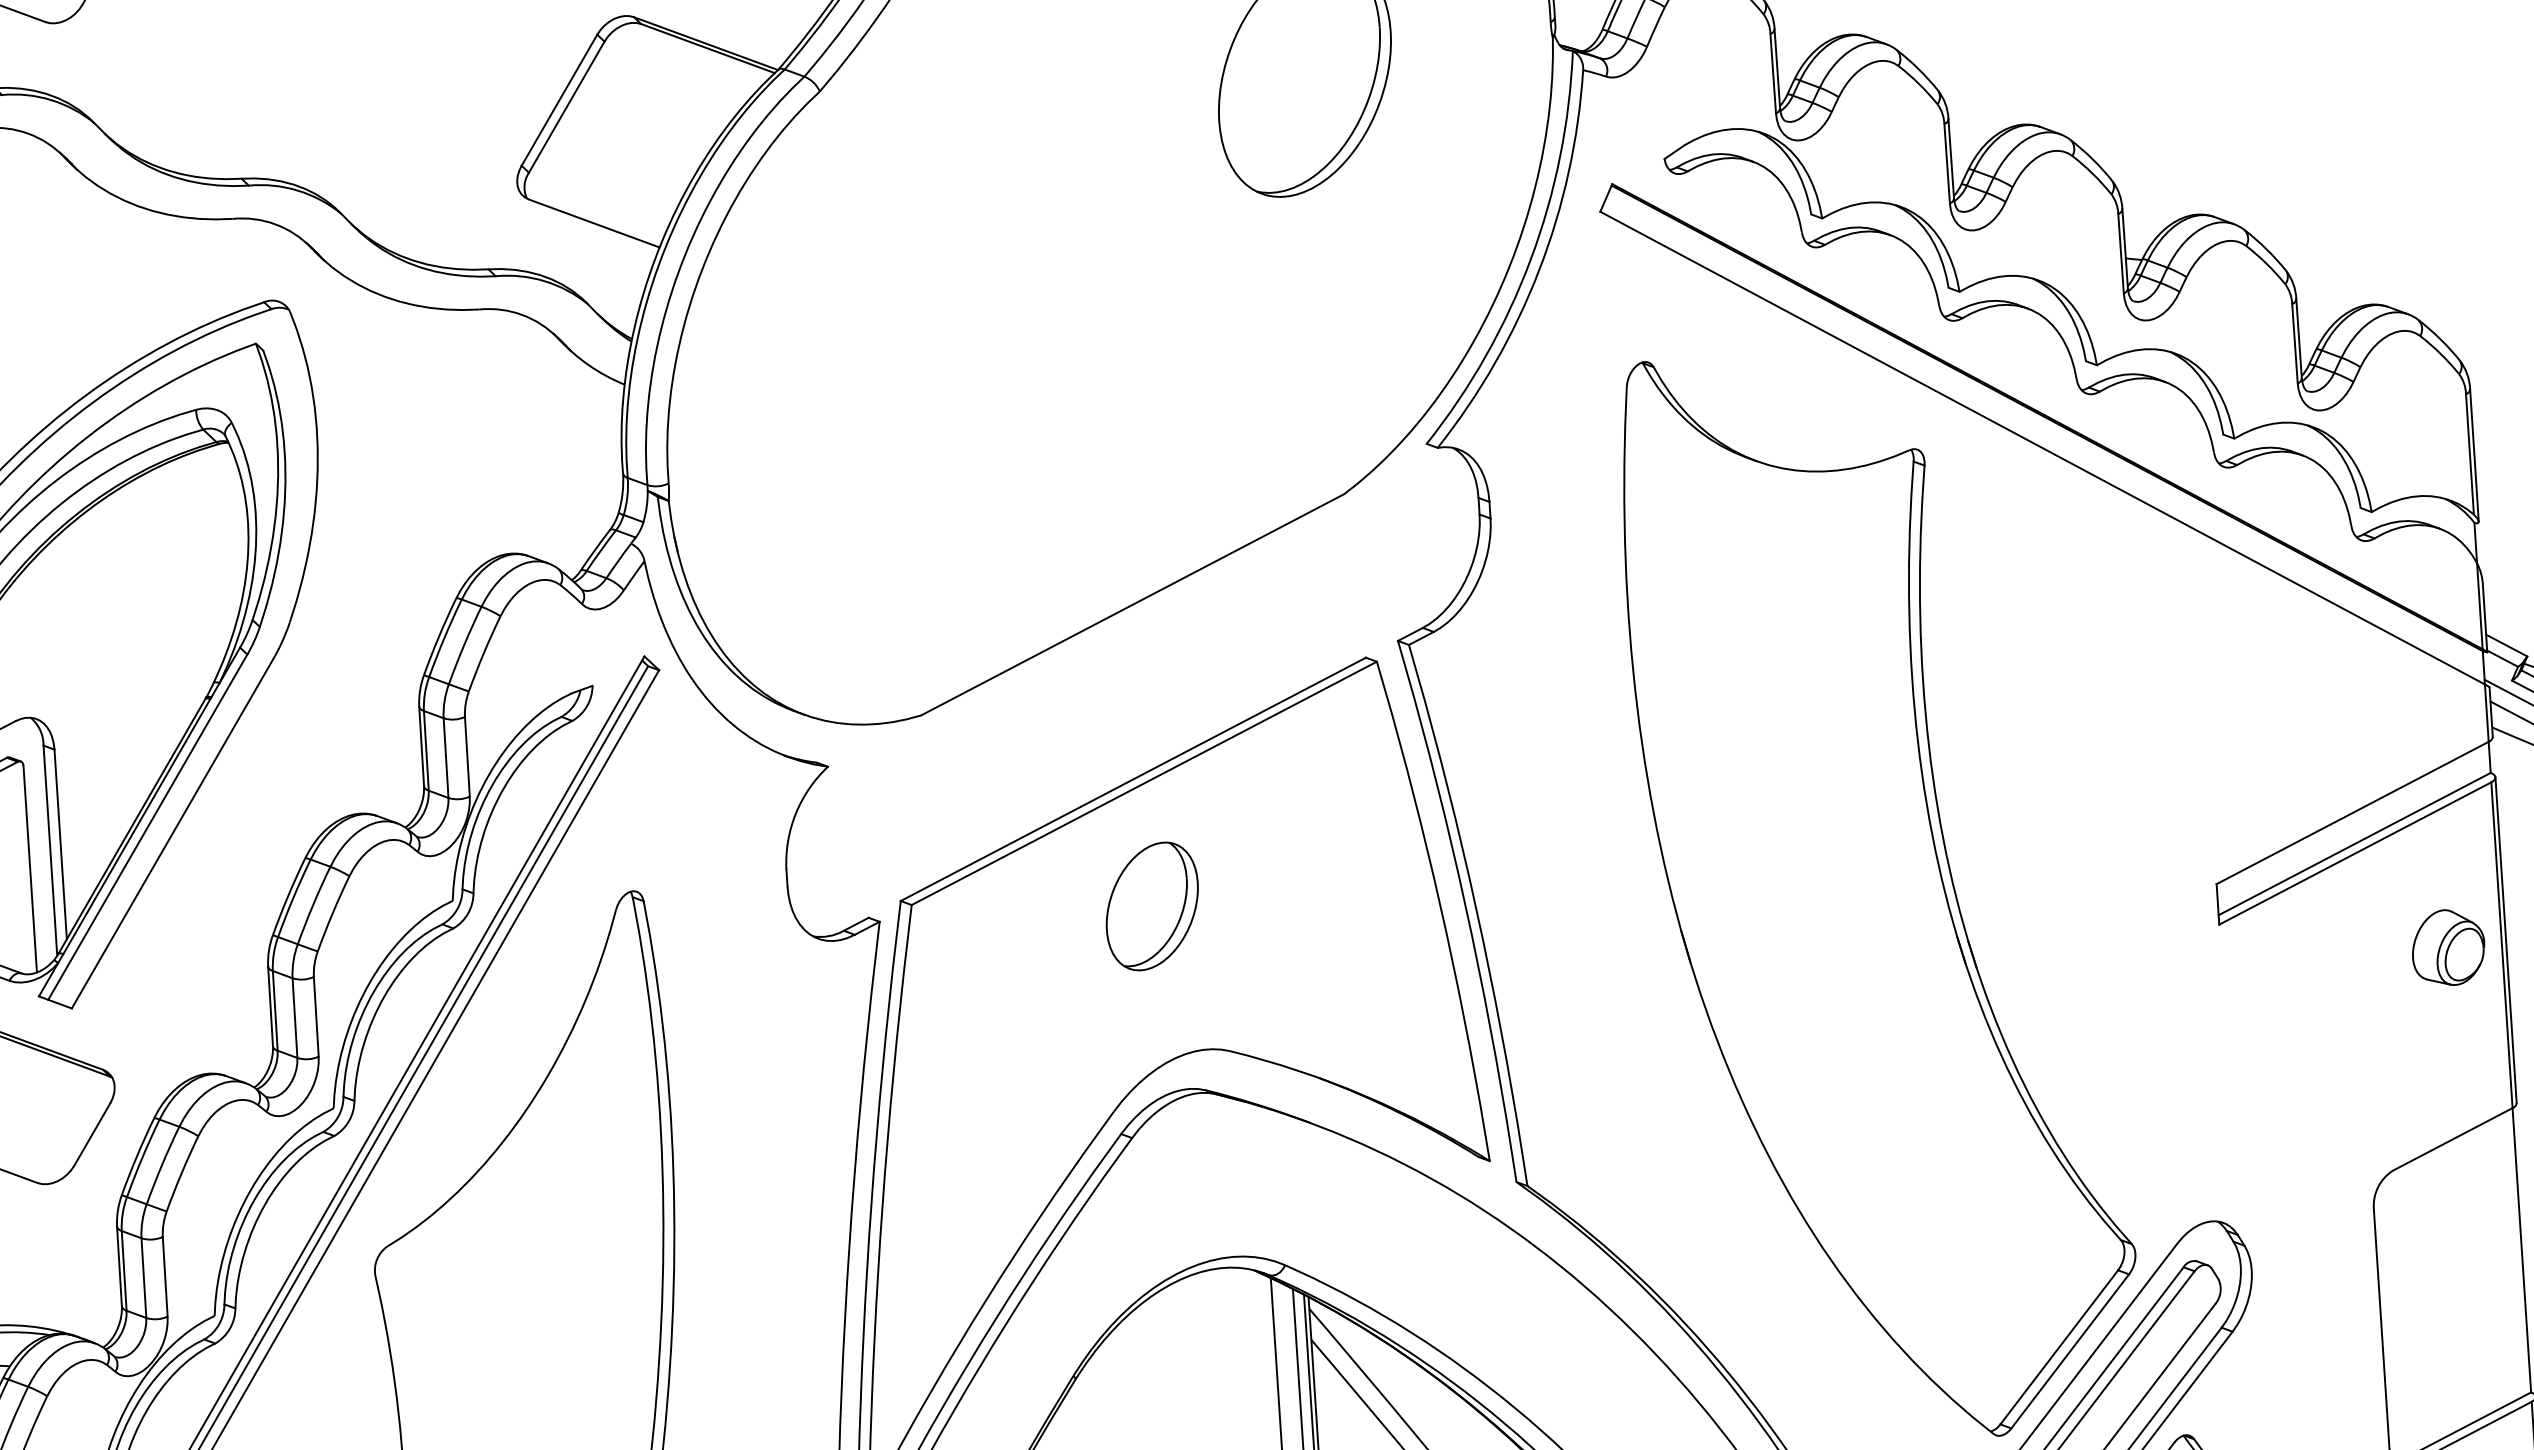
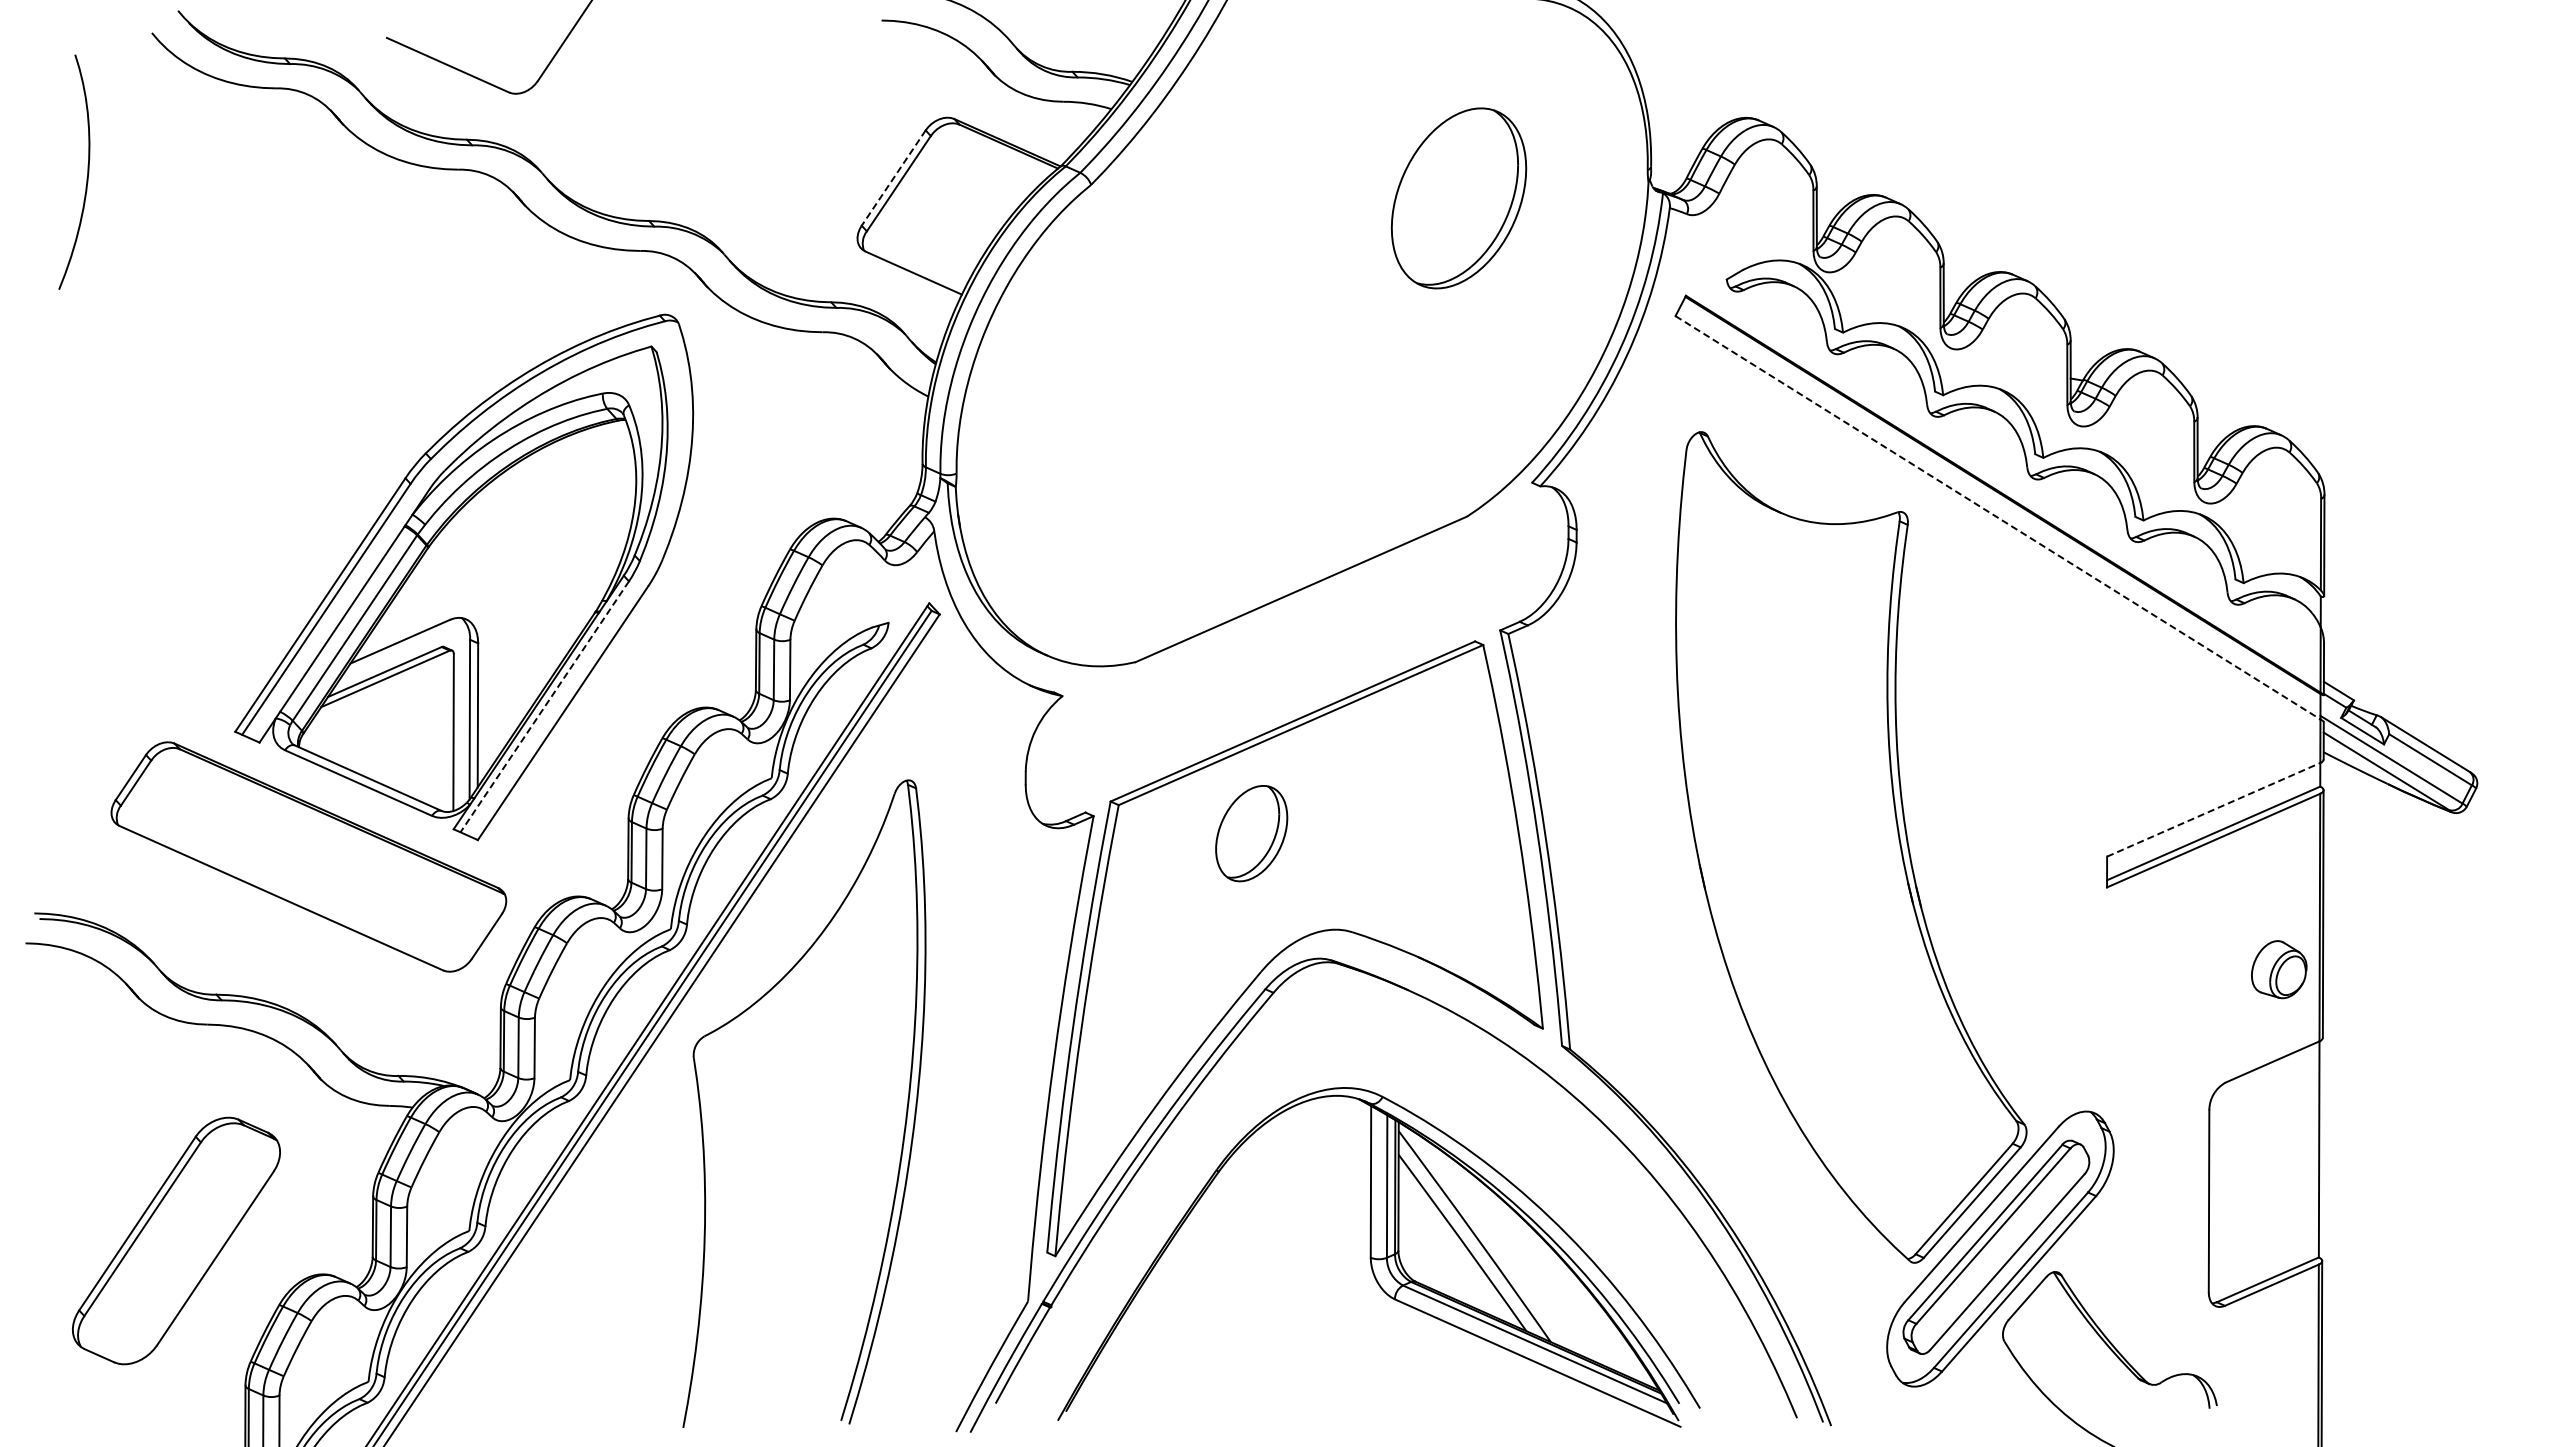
line: (559, 100) -> (893, 178), solid -> dashed
line: (2043, 449) -> (1998, 518), solid -> dashed
line: (2353, 812) -> (2214, 809), solid -> dashed
line: (147, 828) -> (544, 707), solid -> dashed
part: (1152, 906) -> (1251, 833), moved
part: (2448, 947) -> (2279, 969), moved

